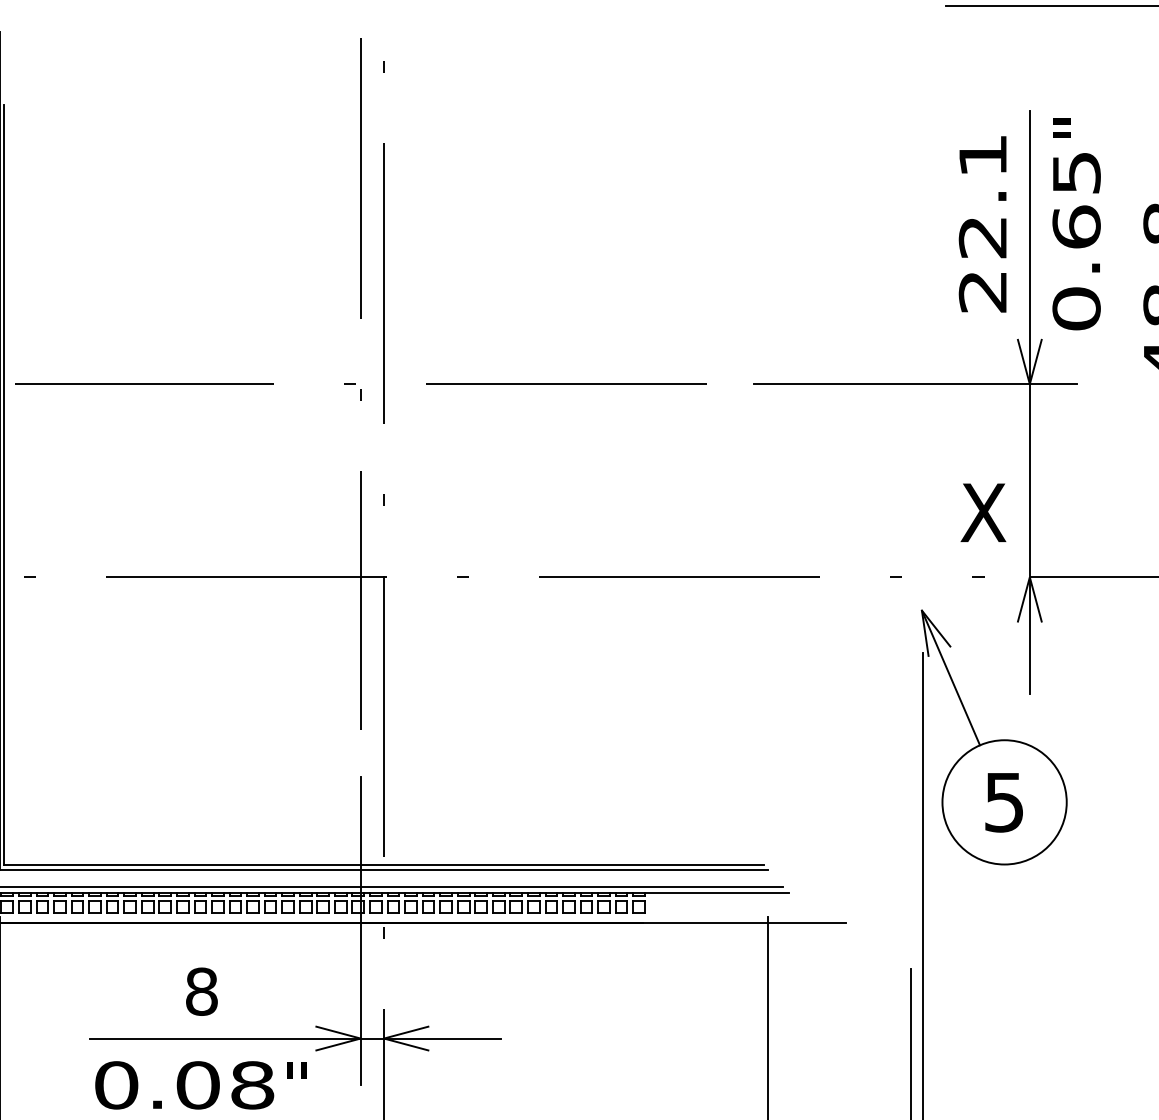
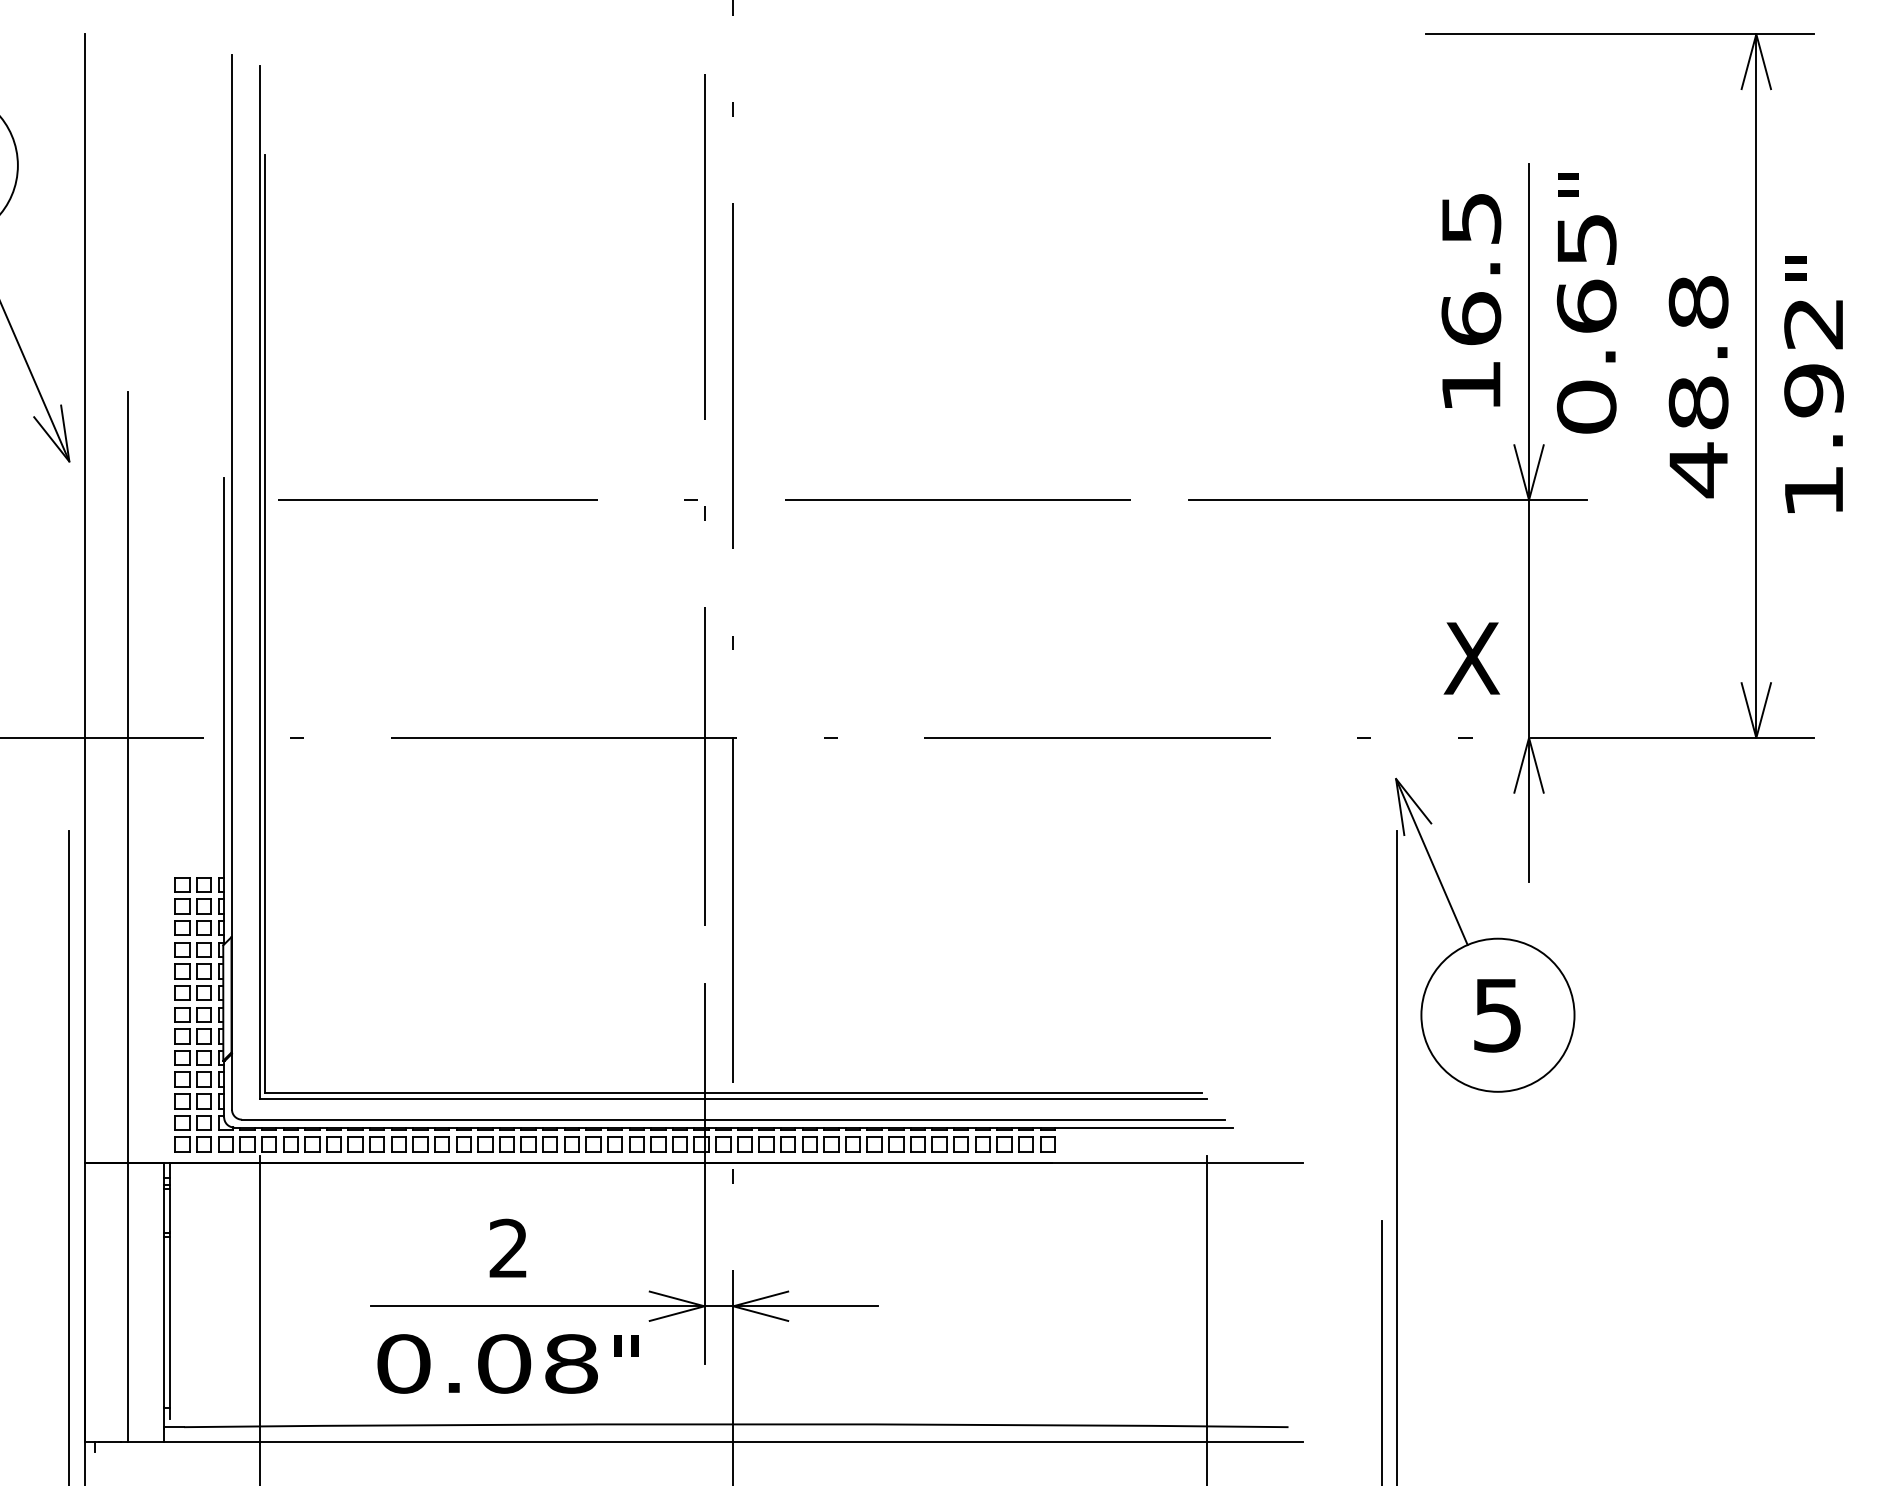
text: (983, 223) -> (1471, 302), 22.1 -> 16.5
text: (201, 991) -> (508, 1248), 8 -> 2

